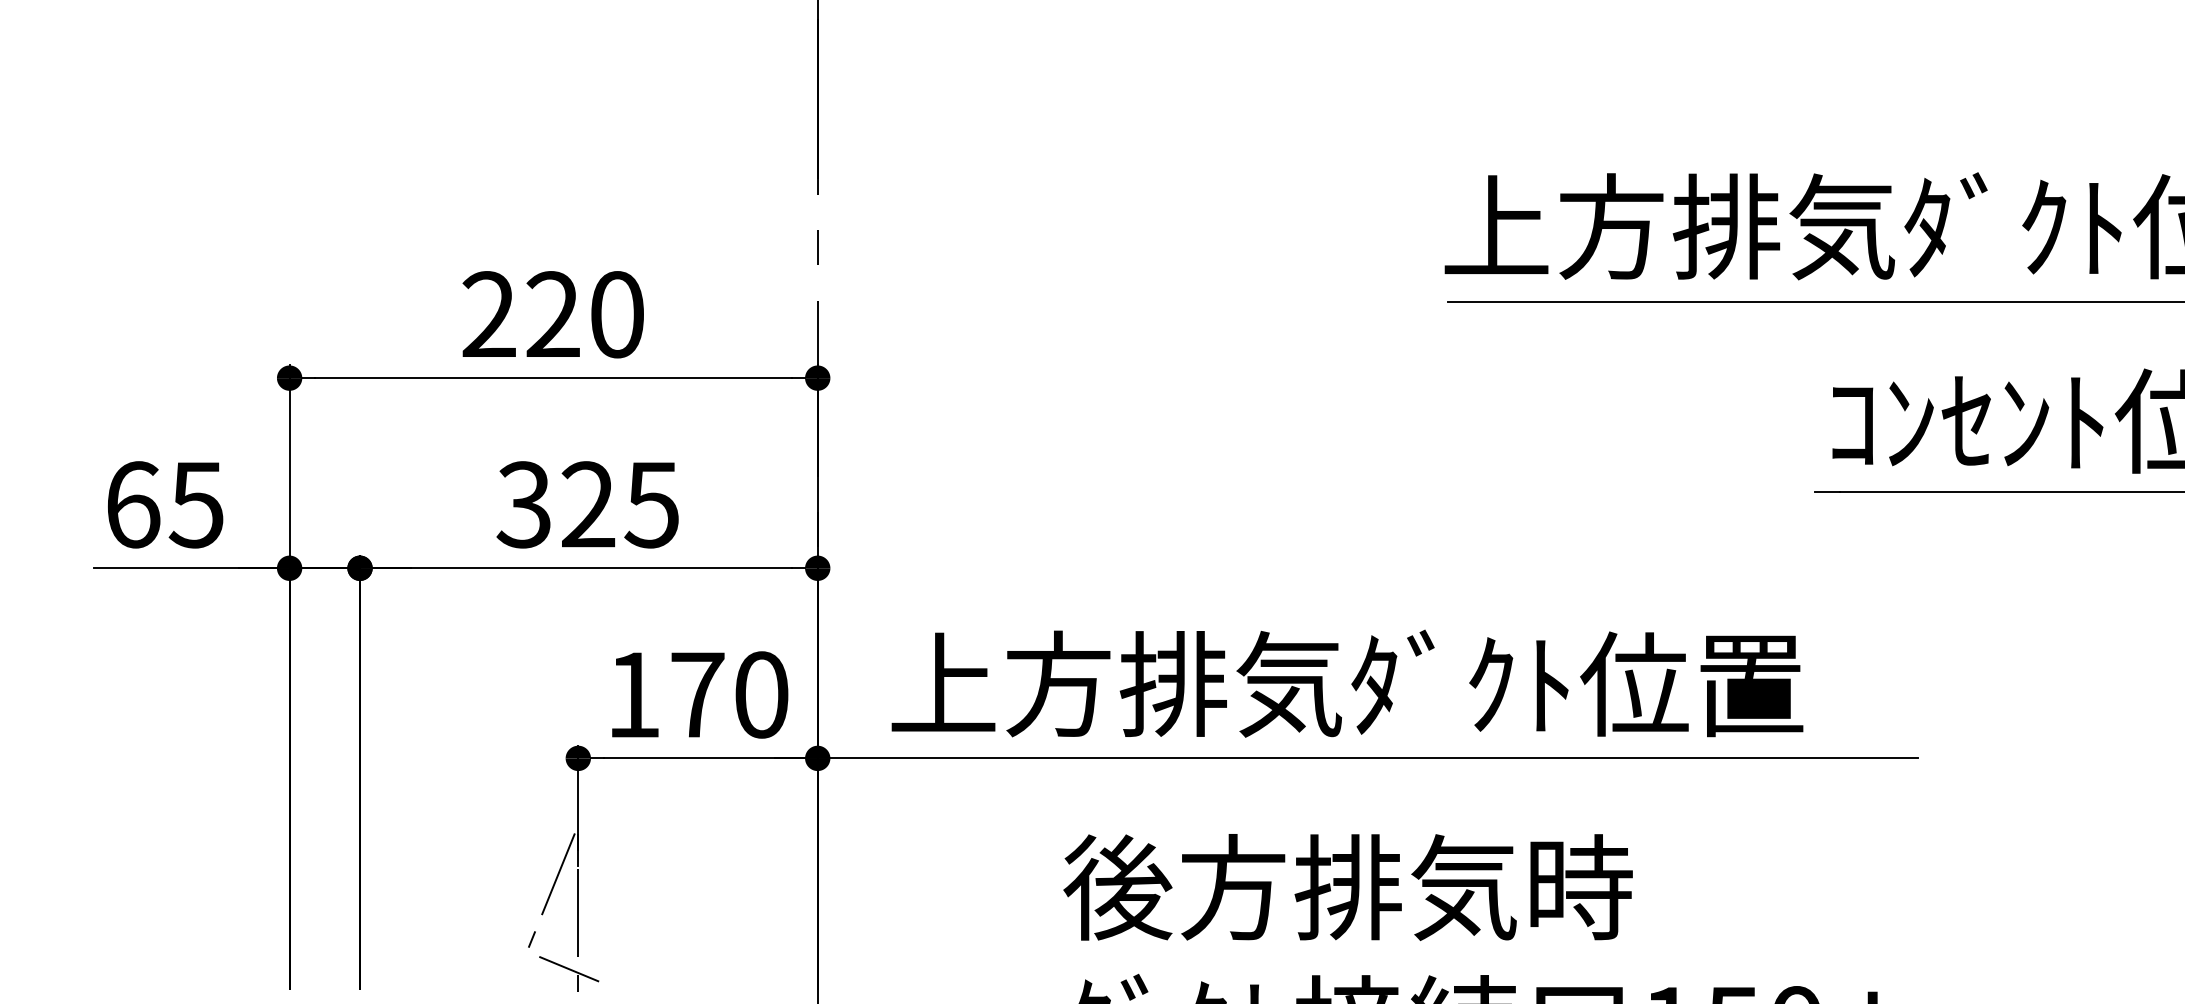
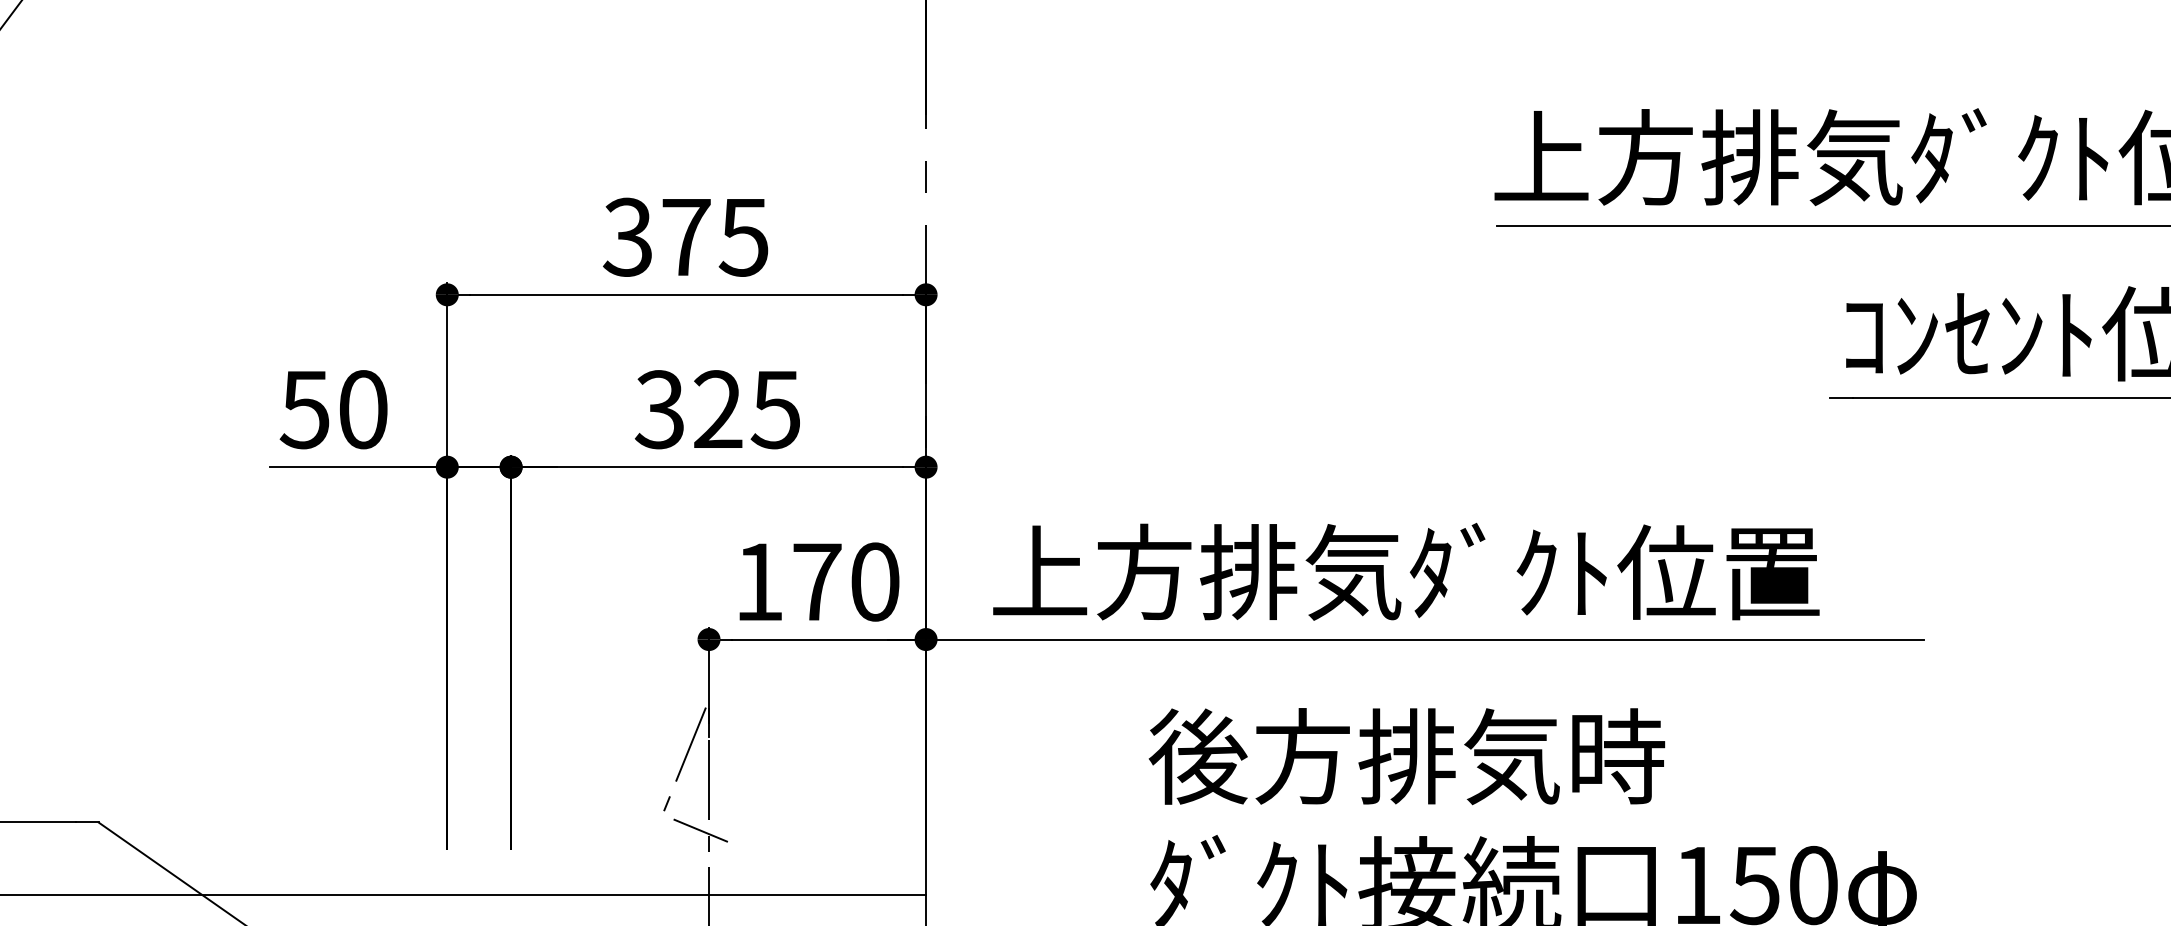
text: (552, 313) -> (685, 236), 220 -> 375
text: (164, 504) -> (333, 409), 65 -> 50

